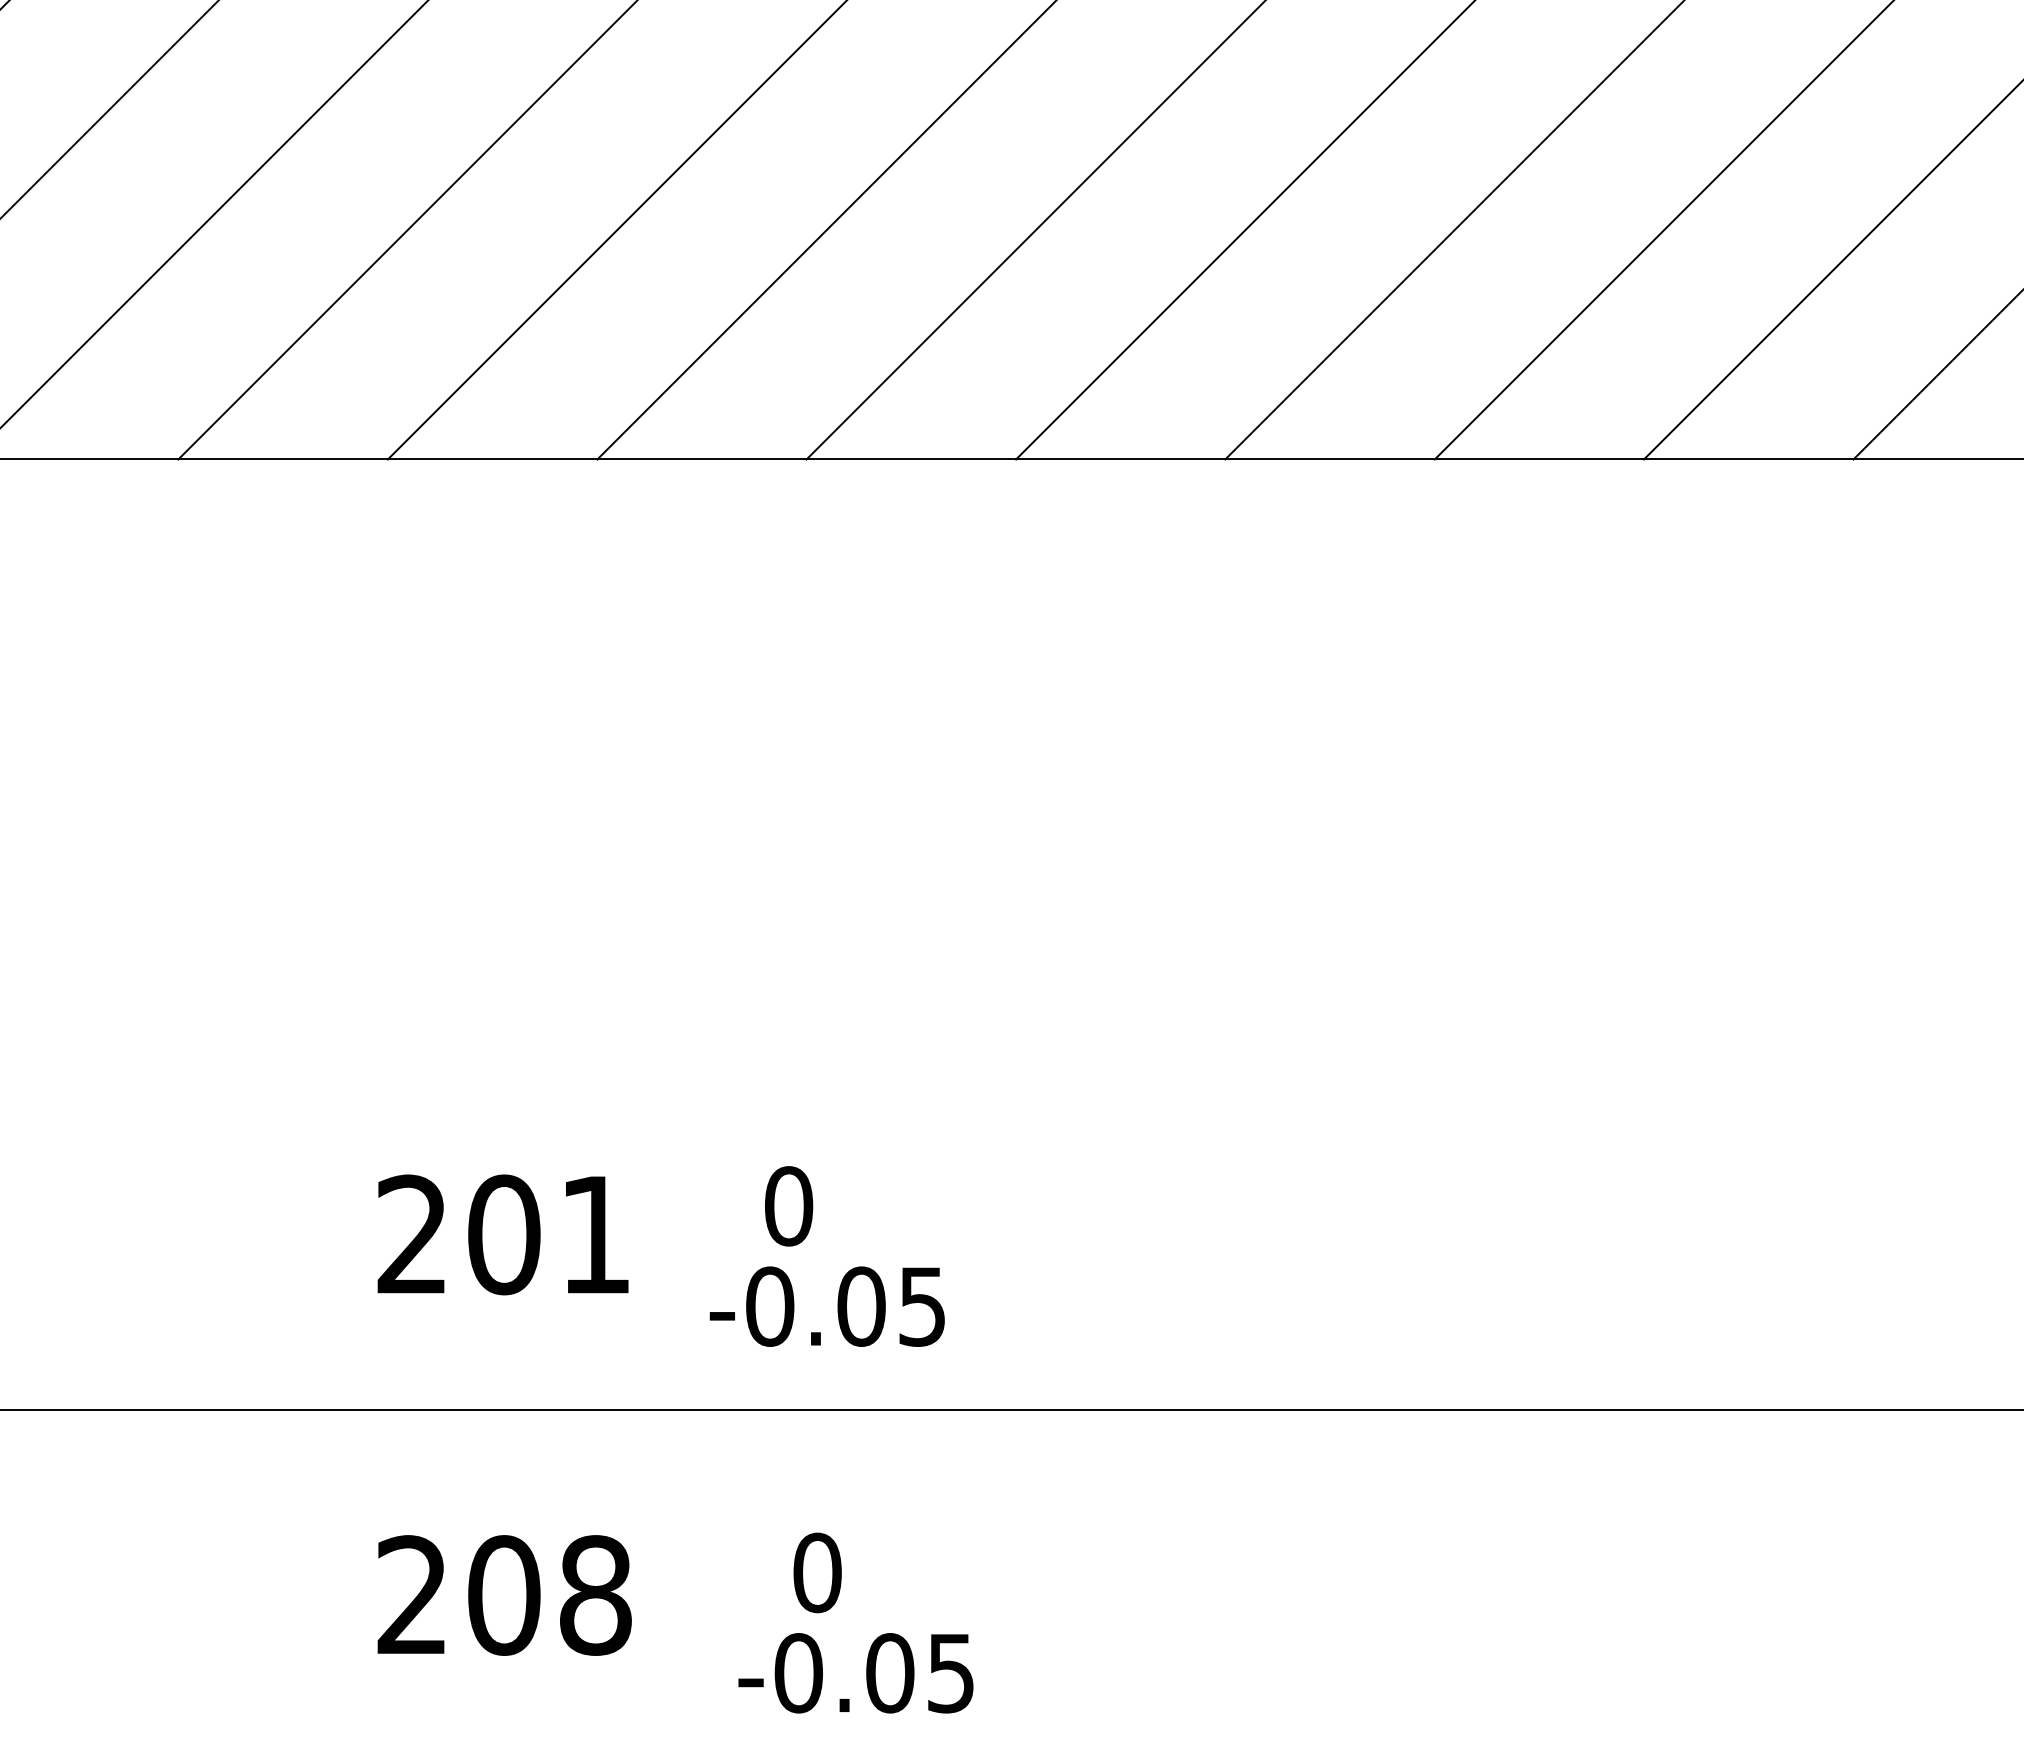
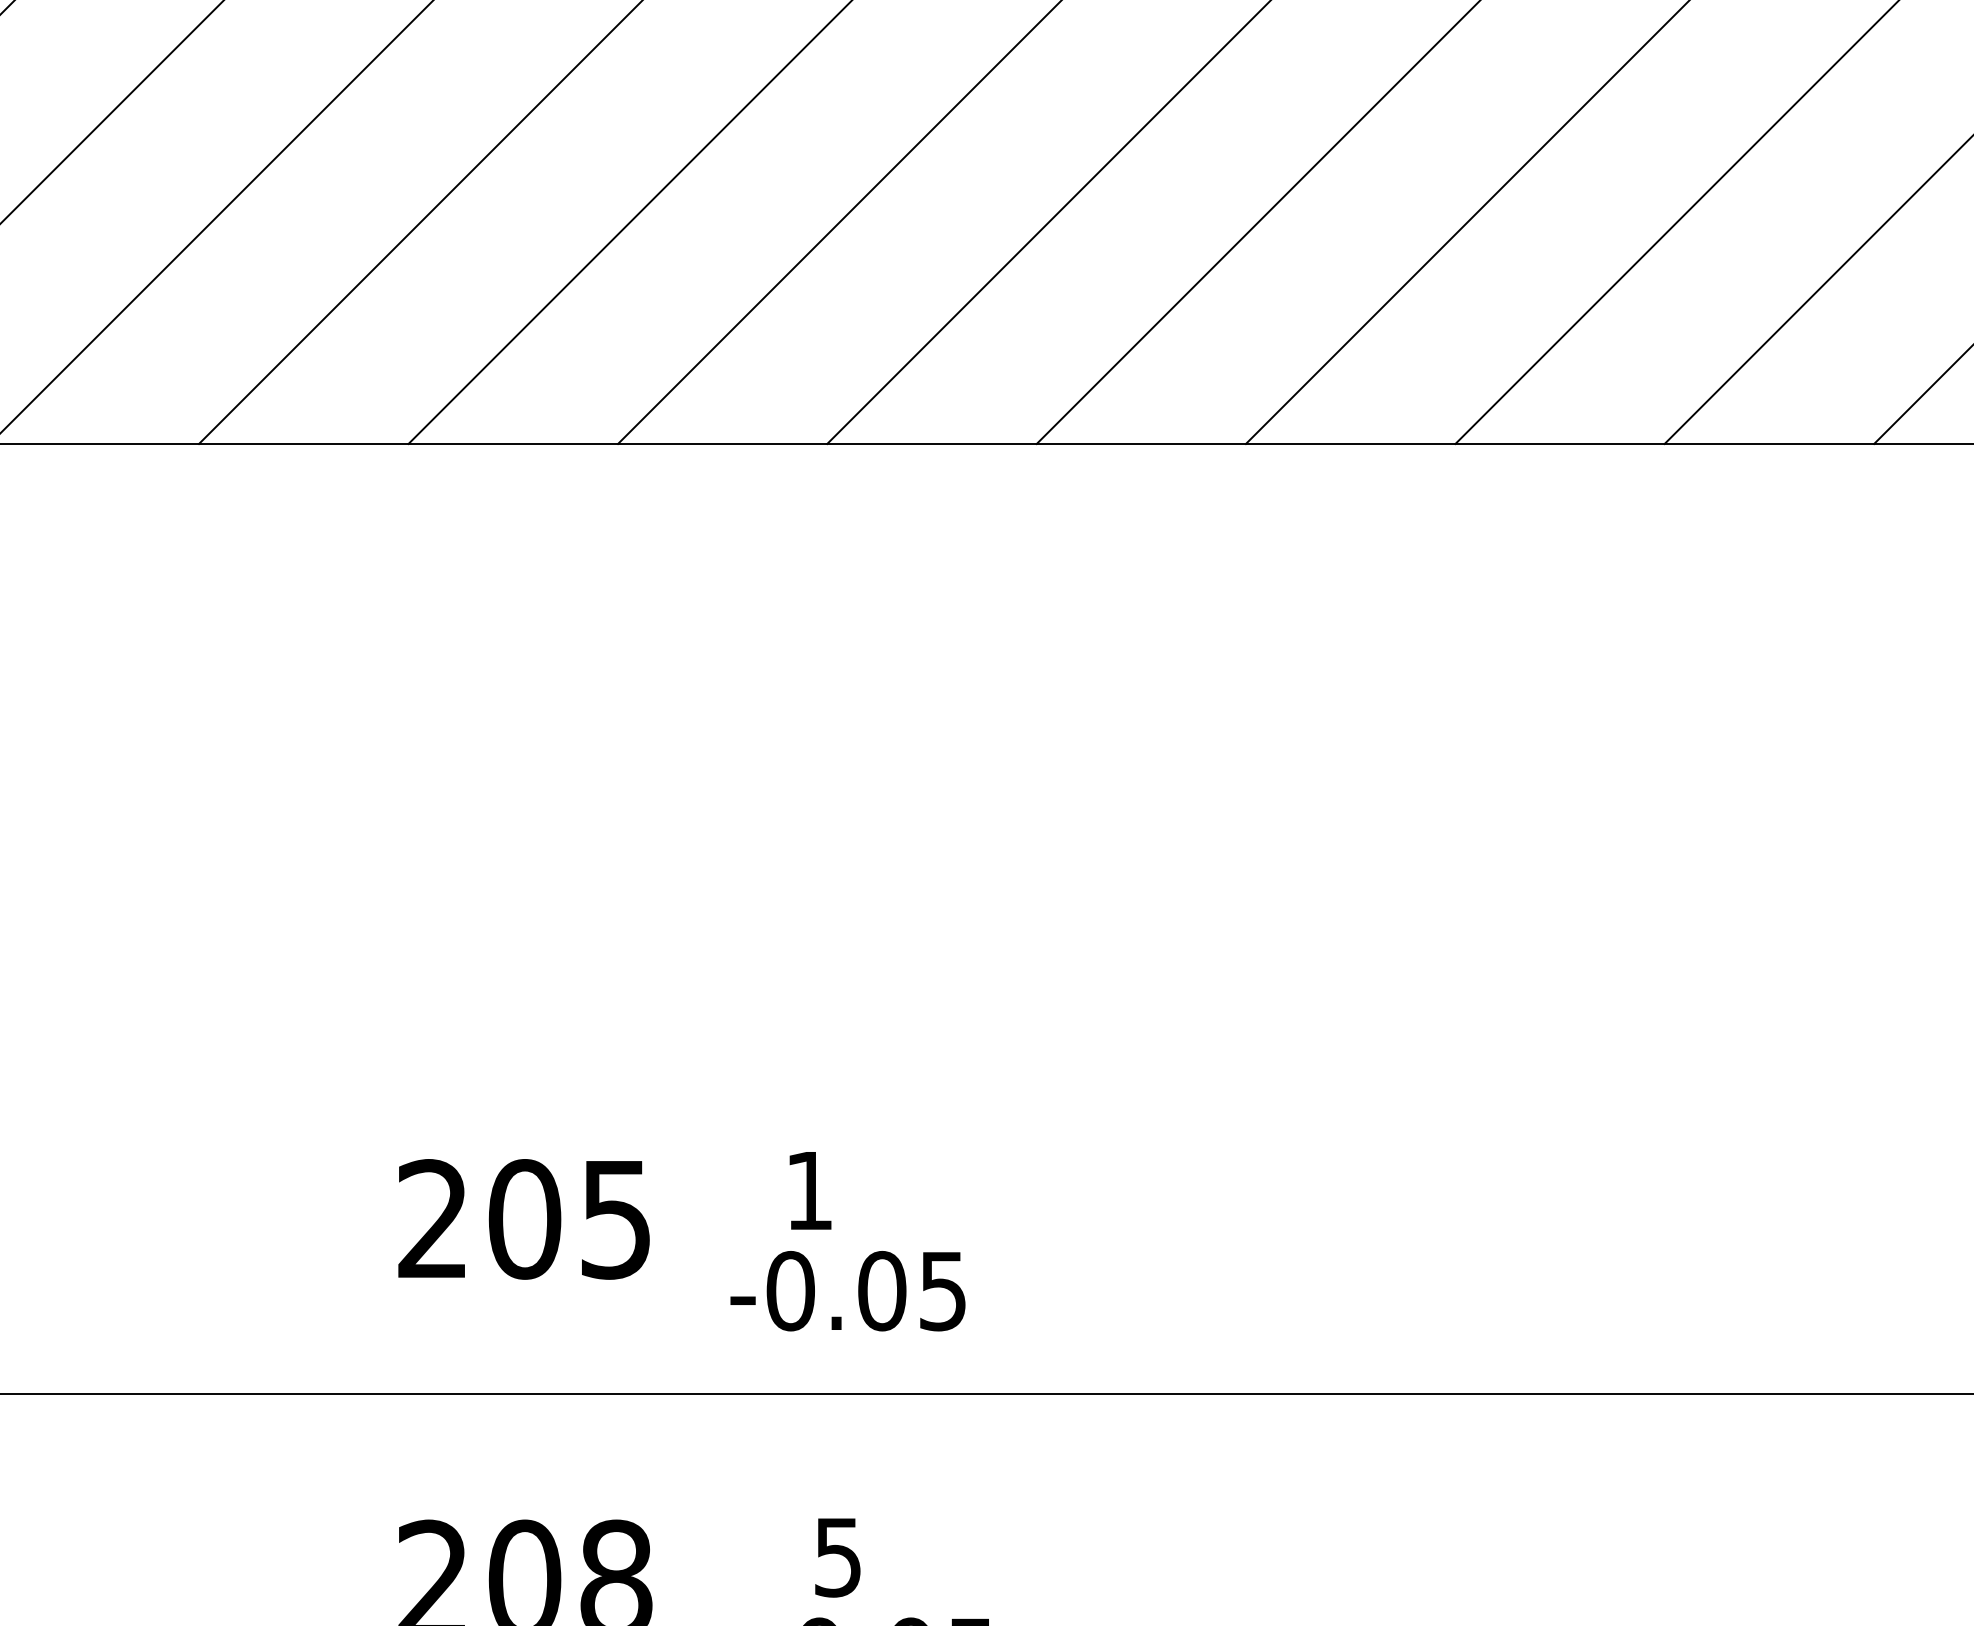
text: (789, 1206) -> (810, 1190), 0 -> 1
text: (595, 1235) -> (616, 1219), 201 -> 205
text: (817, 1572) -> (838, 1556), 0 -> 5

